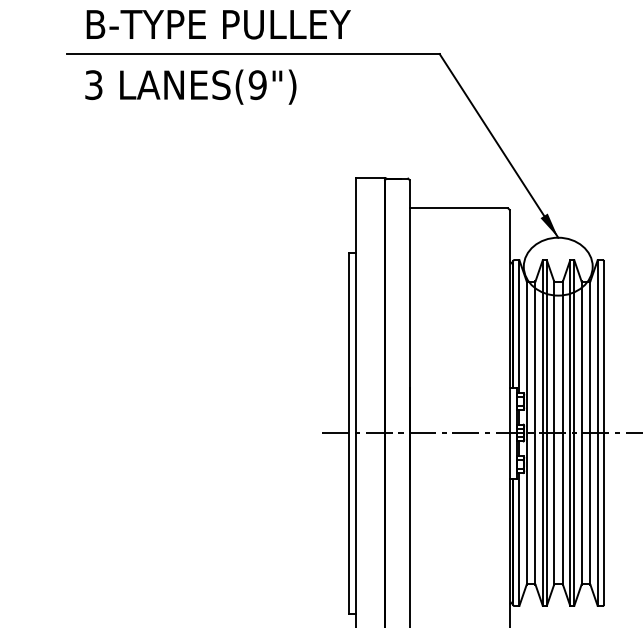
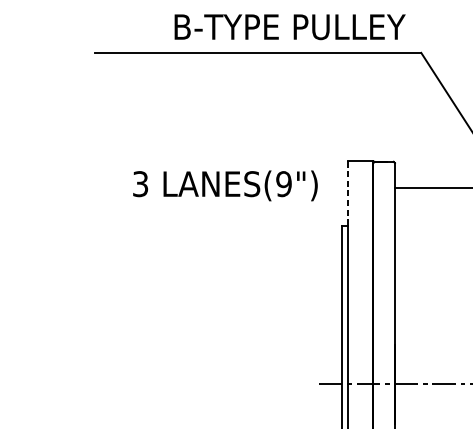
text: (218, 24) -> (289, 26), moved
text: (190, 86) -> (225, 185), moved
line: (356, 215) -> (348, 194), solid -> dashed

